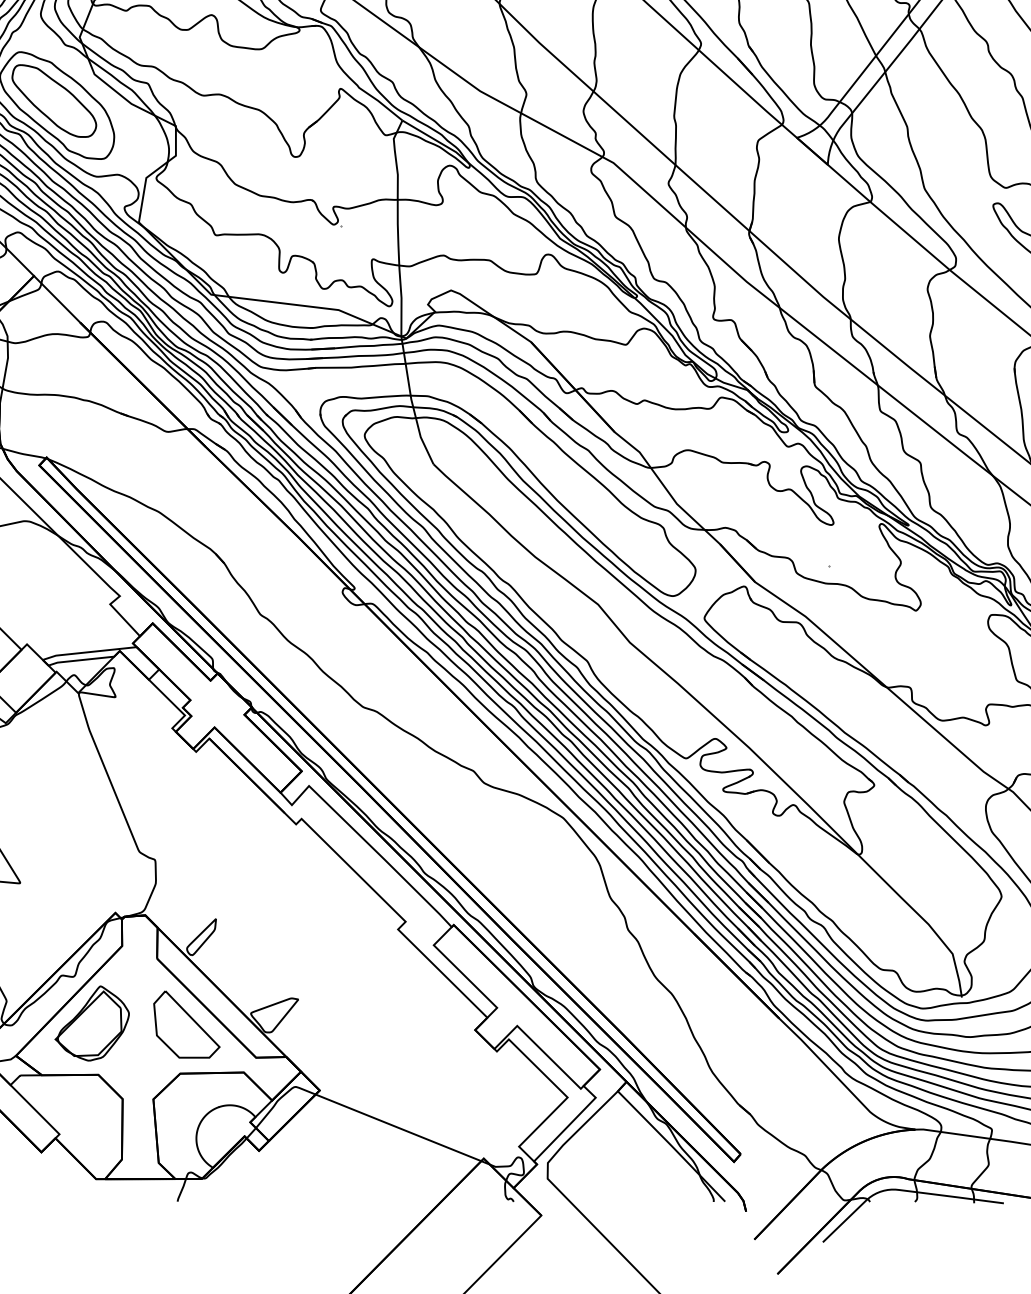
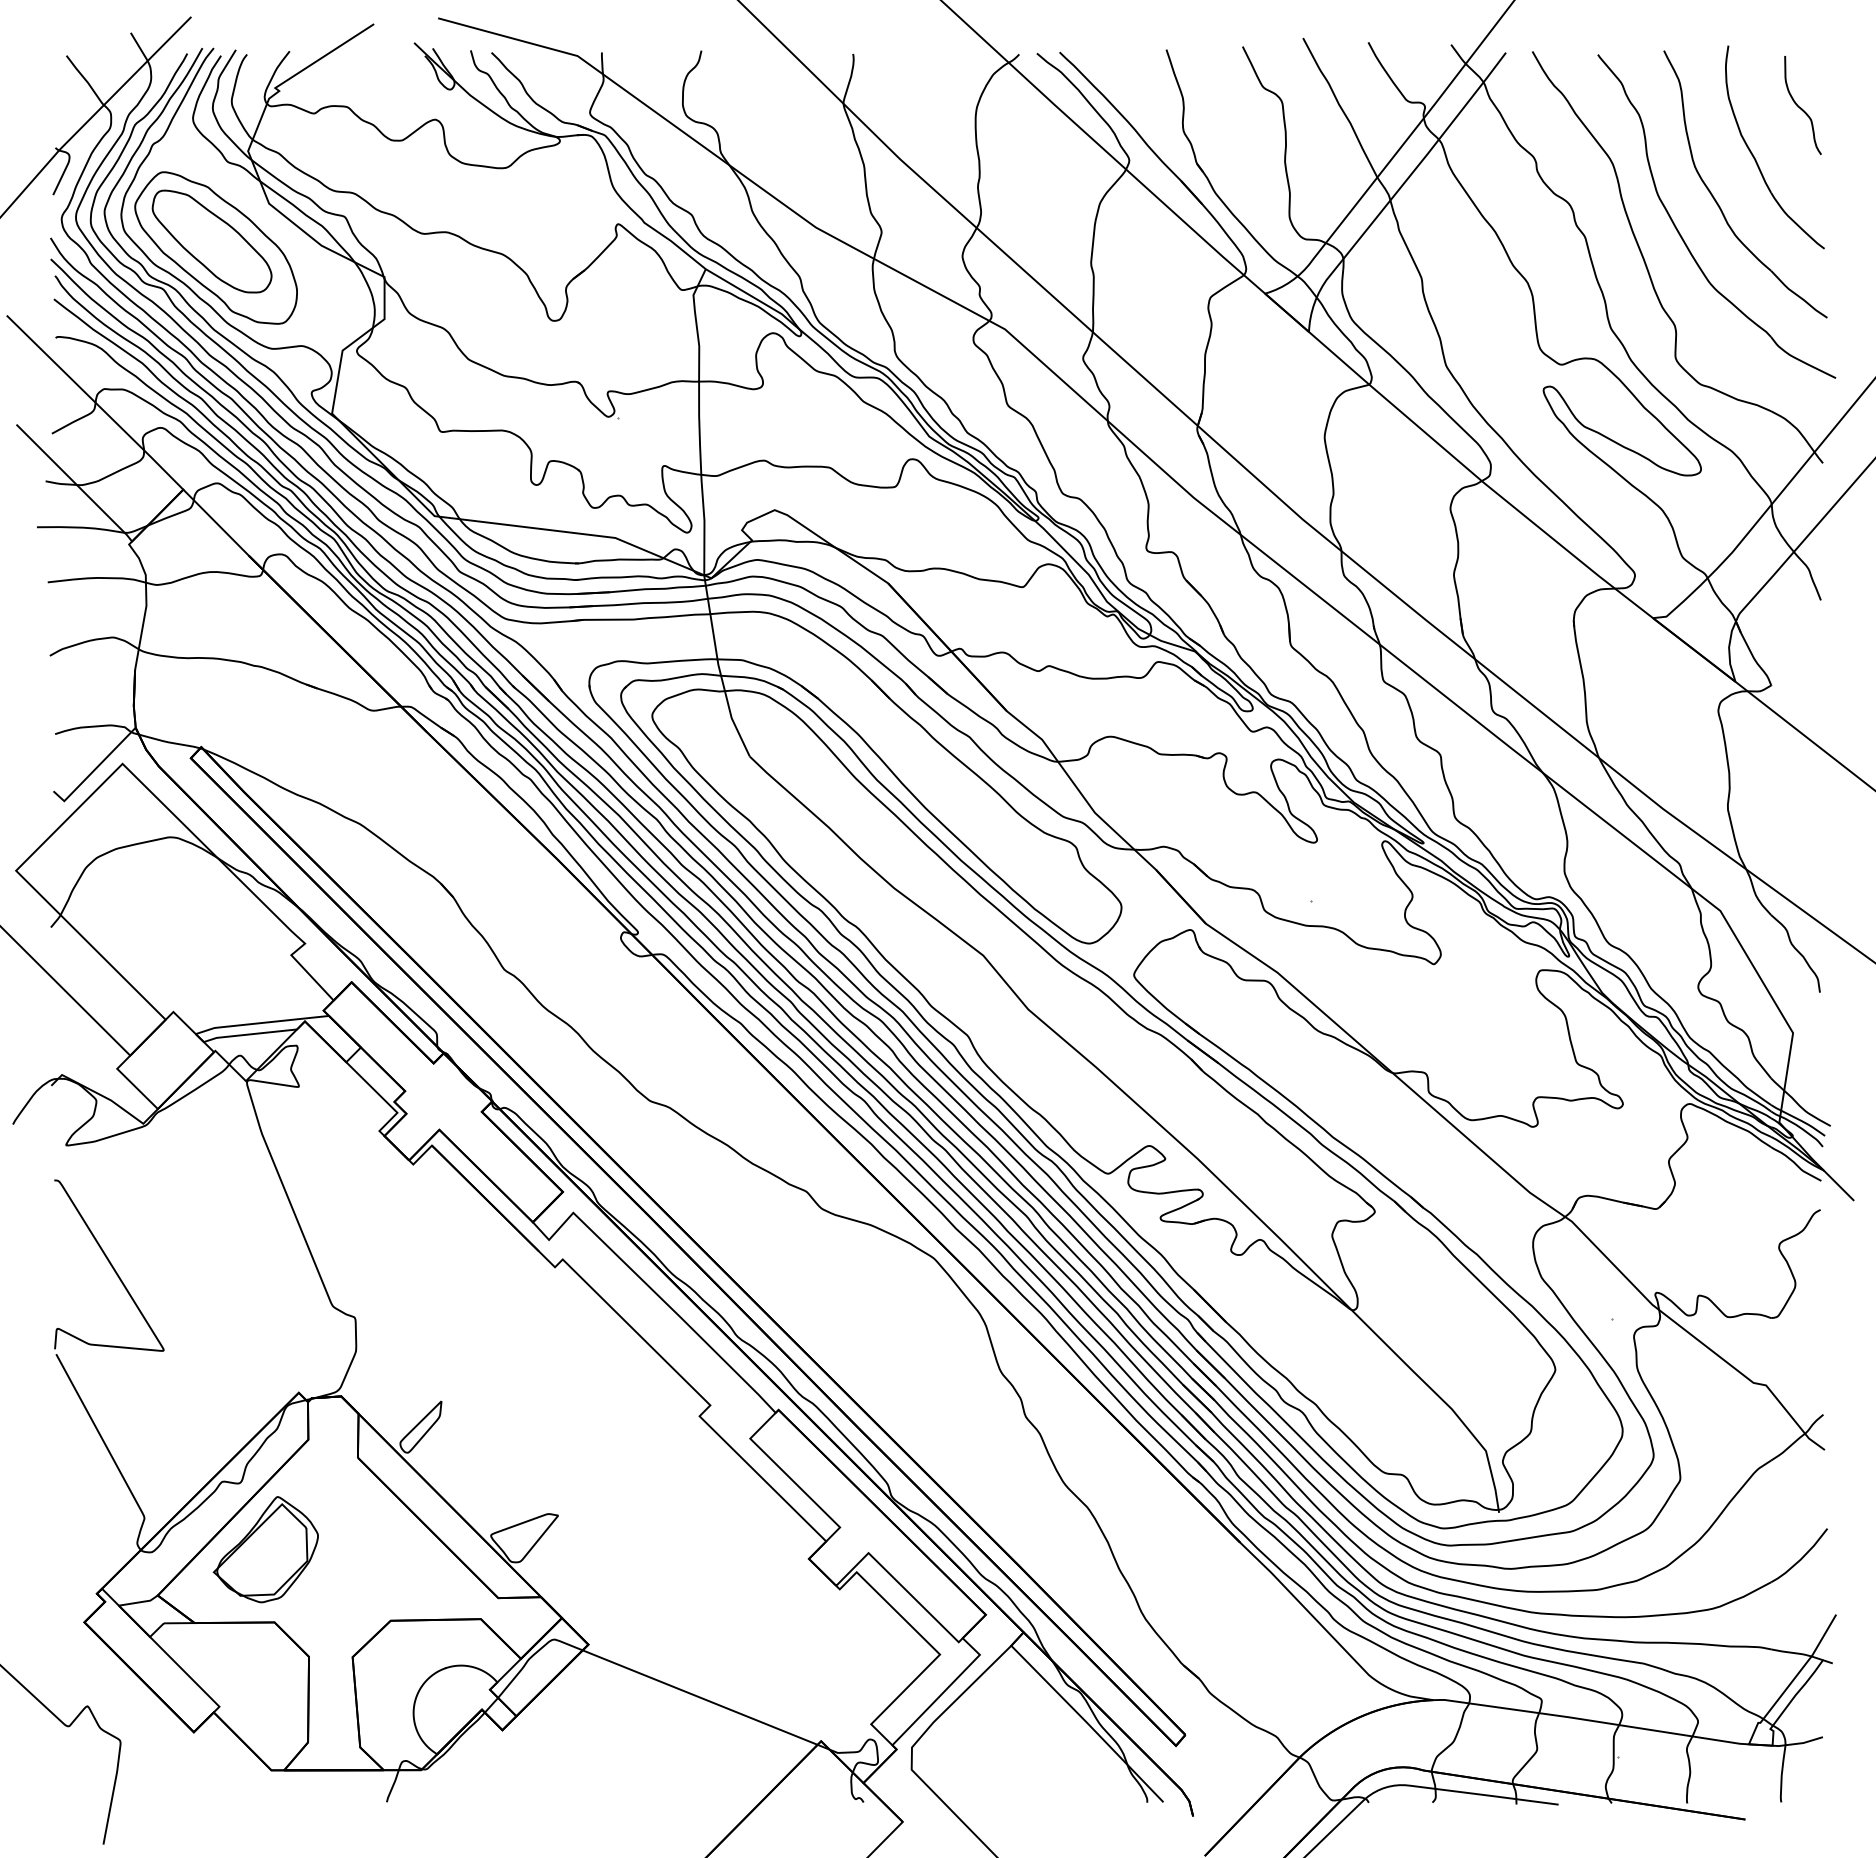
part: (186, 1024) -> (399, 1550), removed

